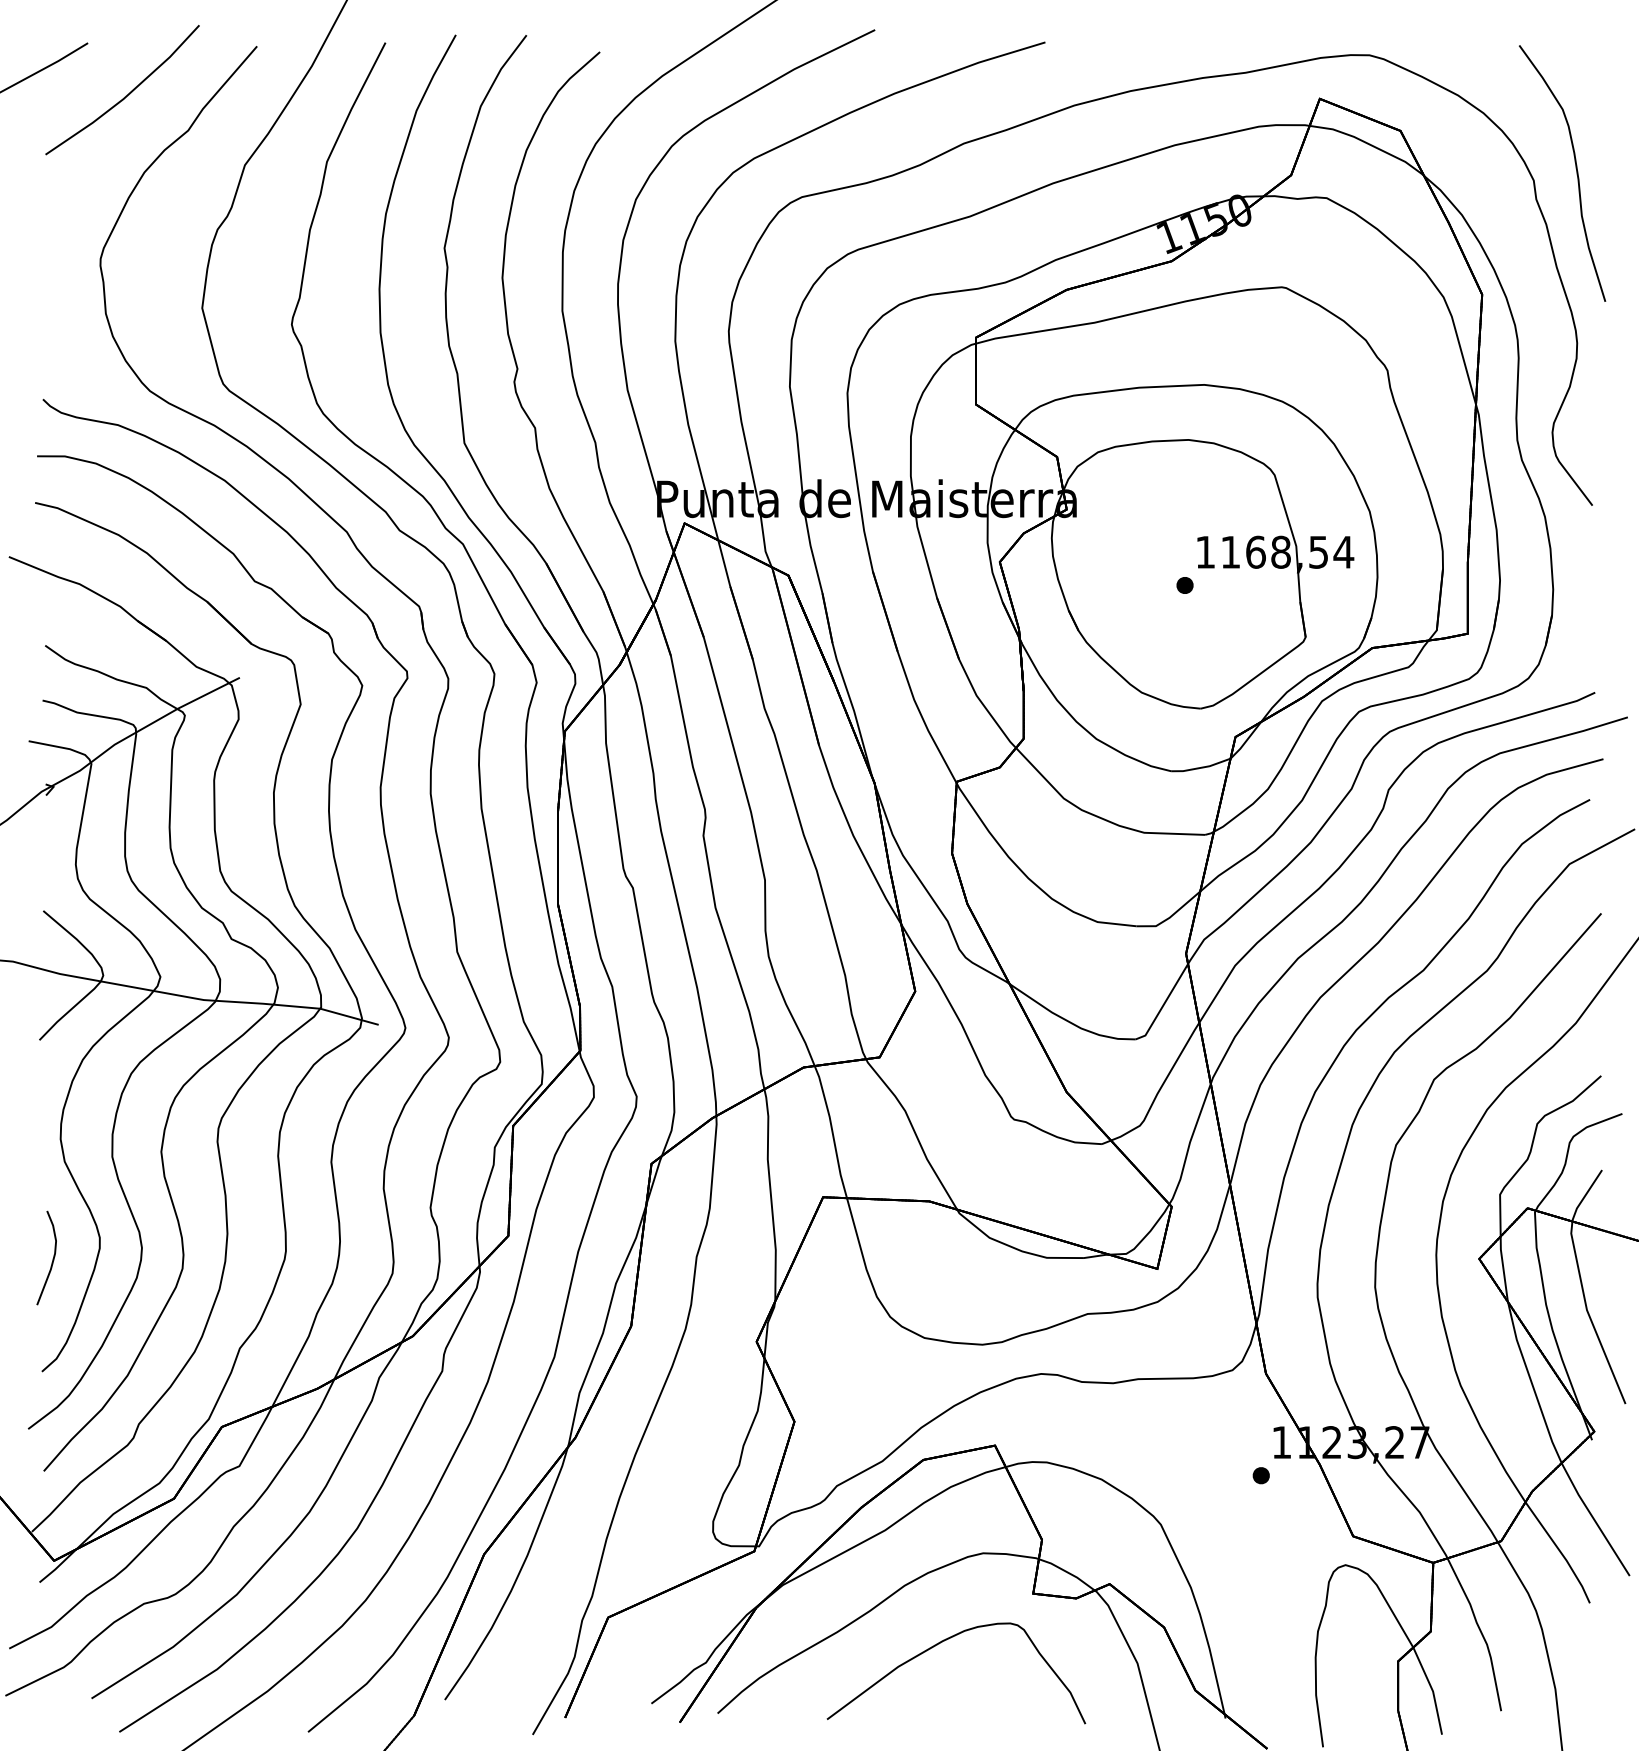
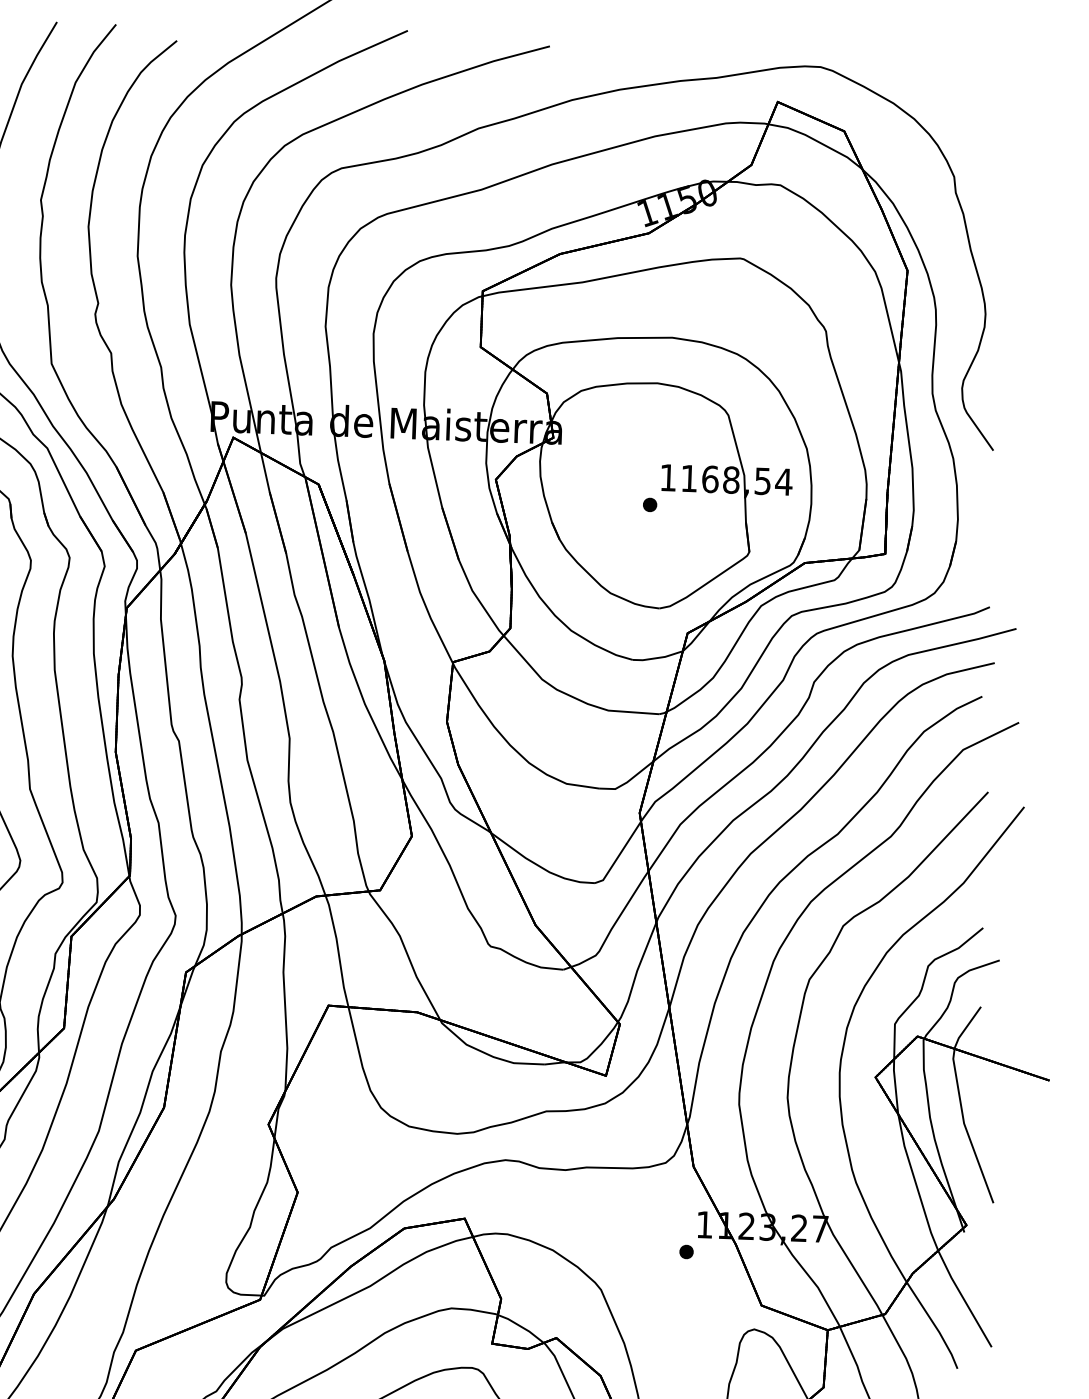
curve: (1575, 168) -> (989, 168), removed

